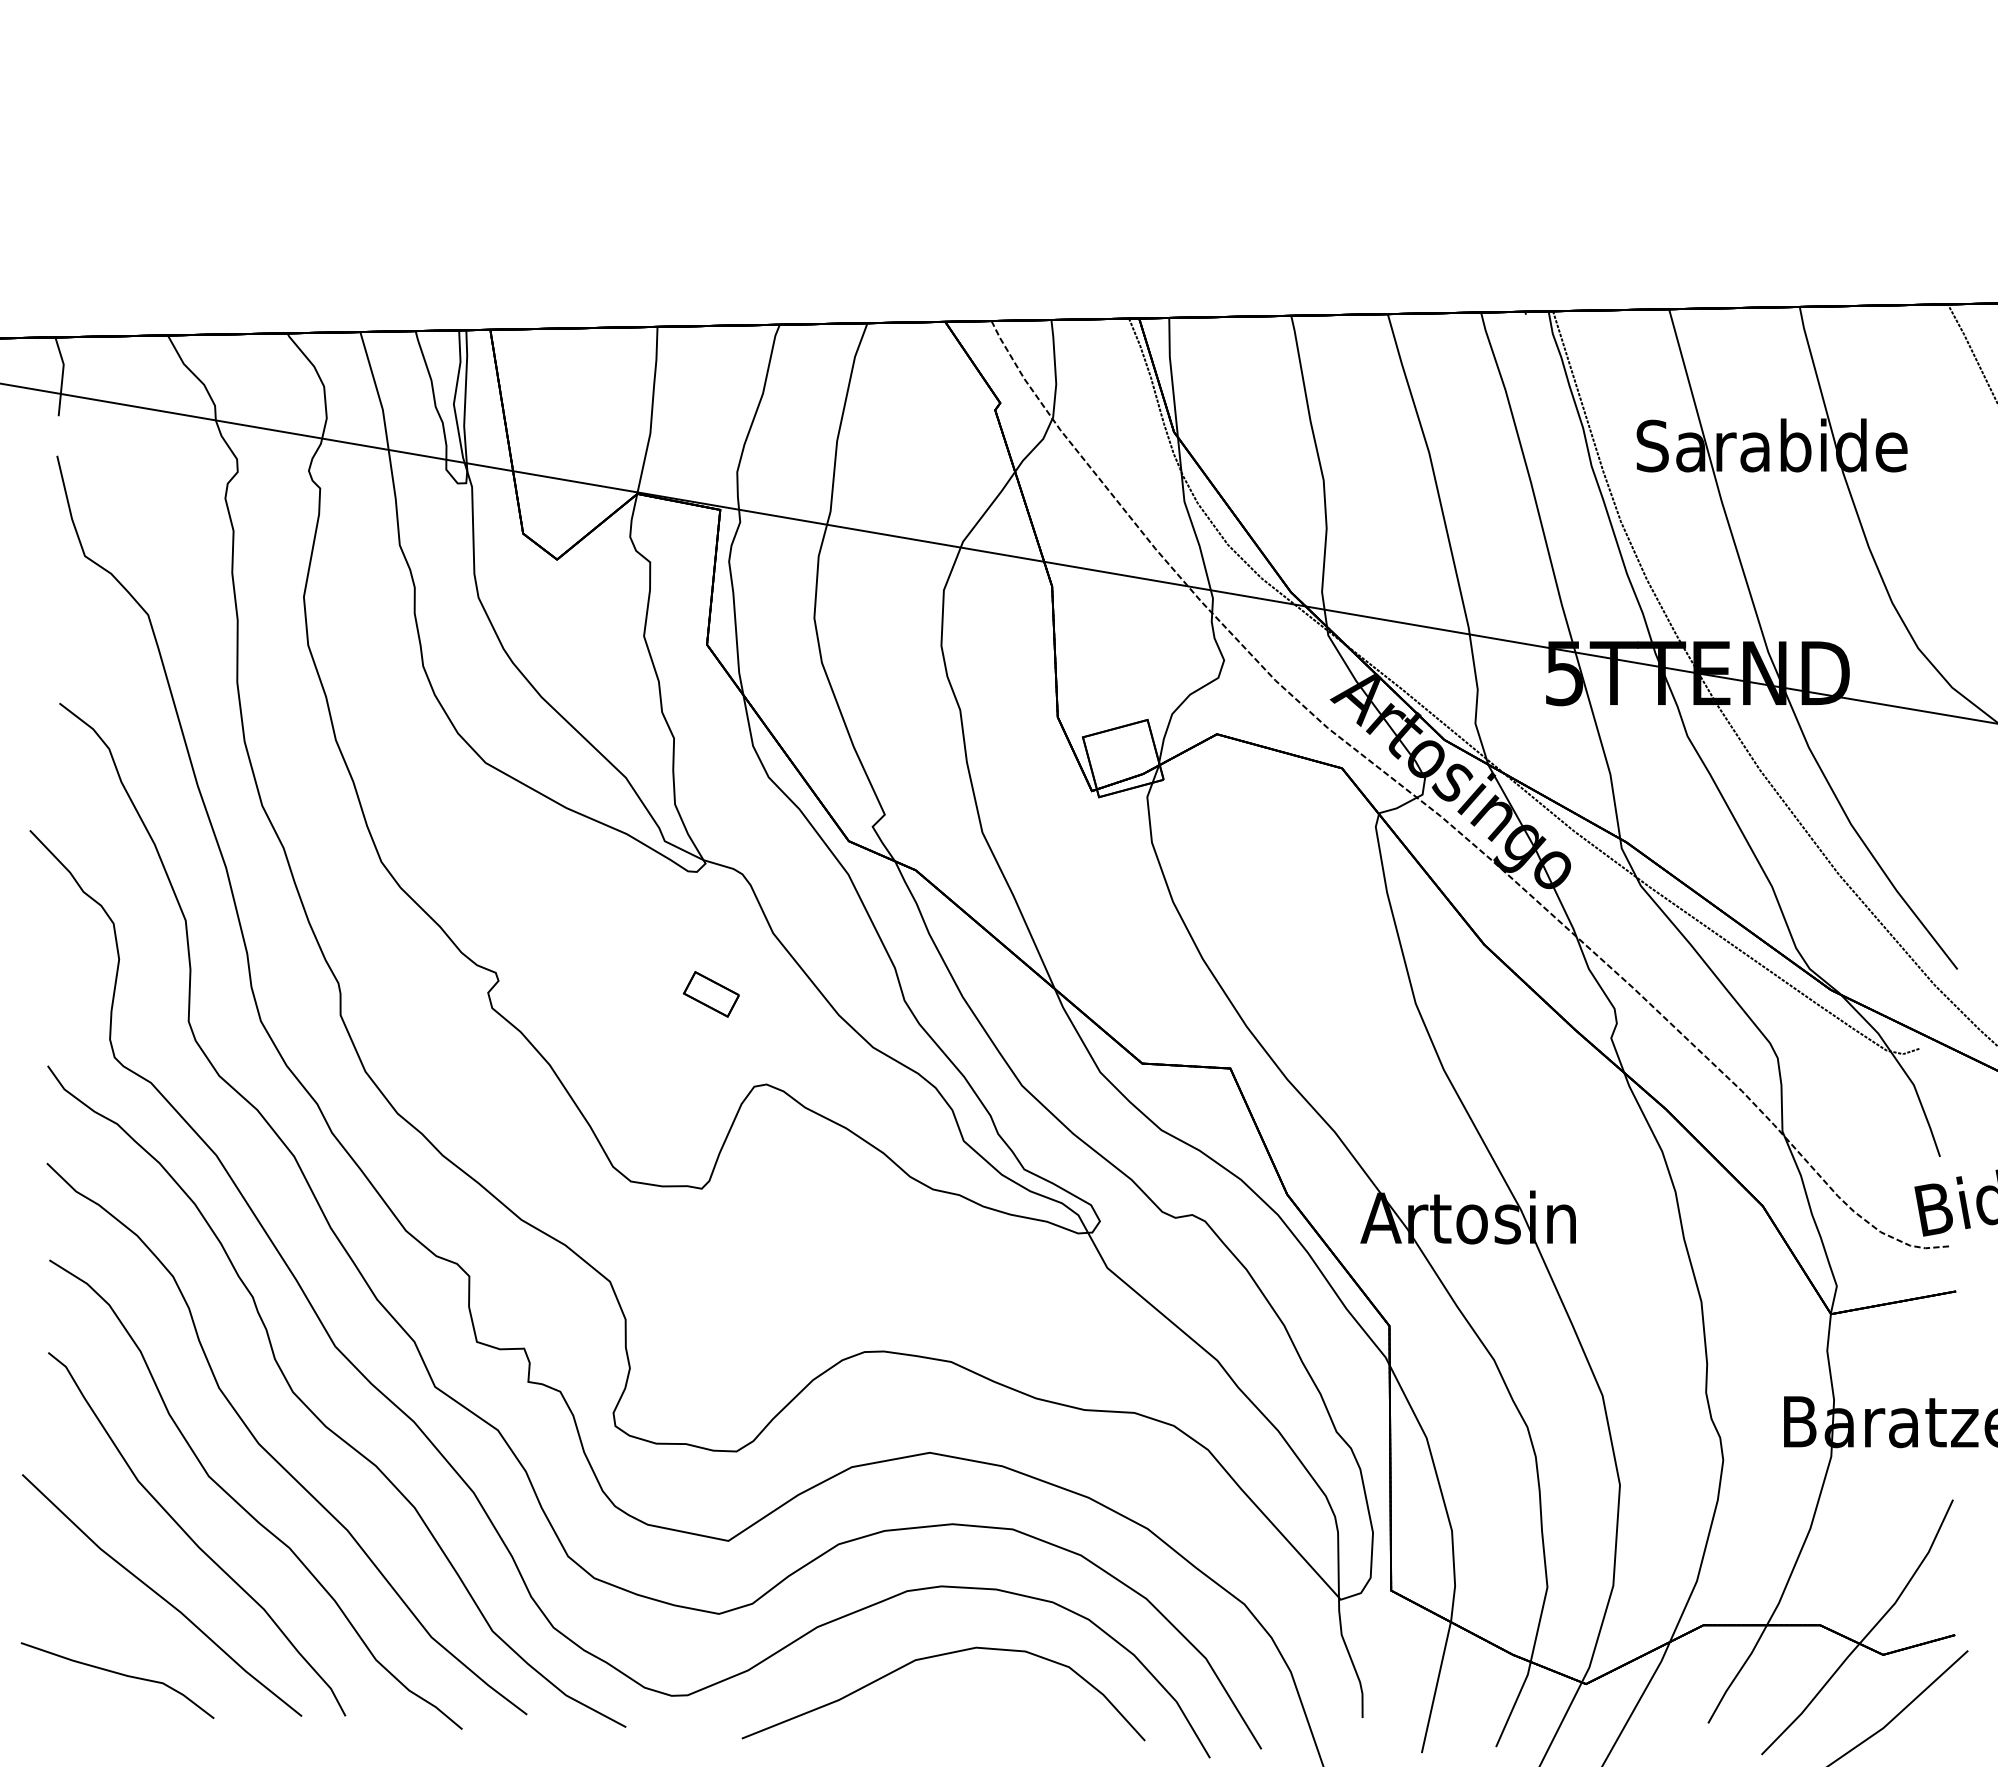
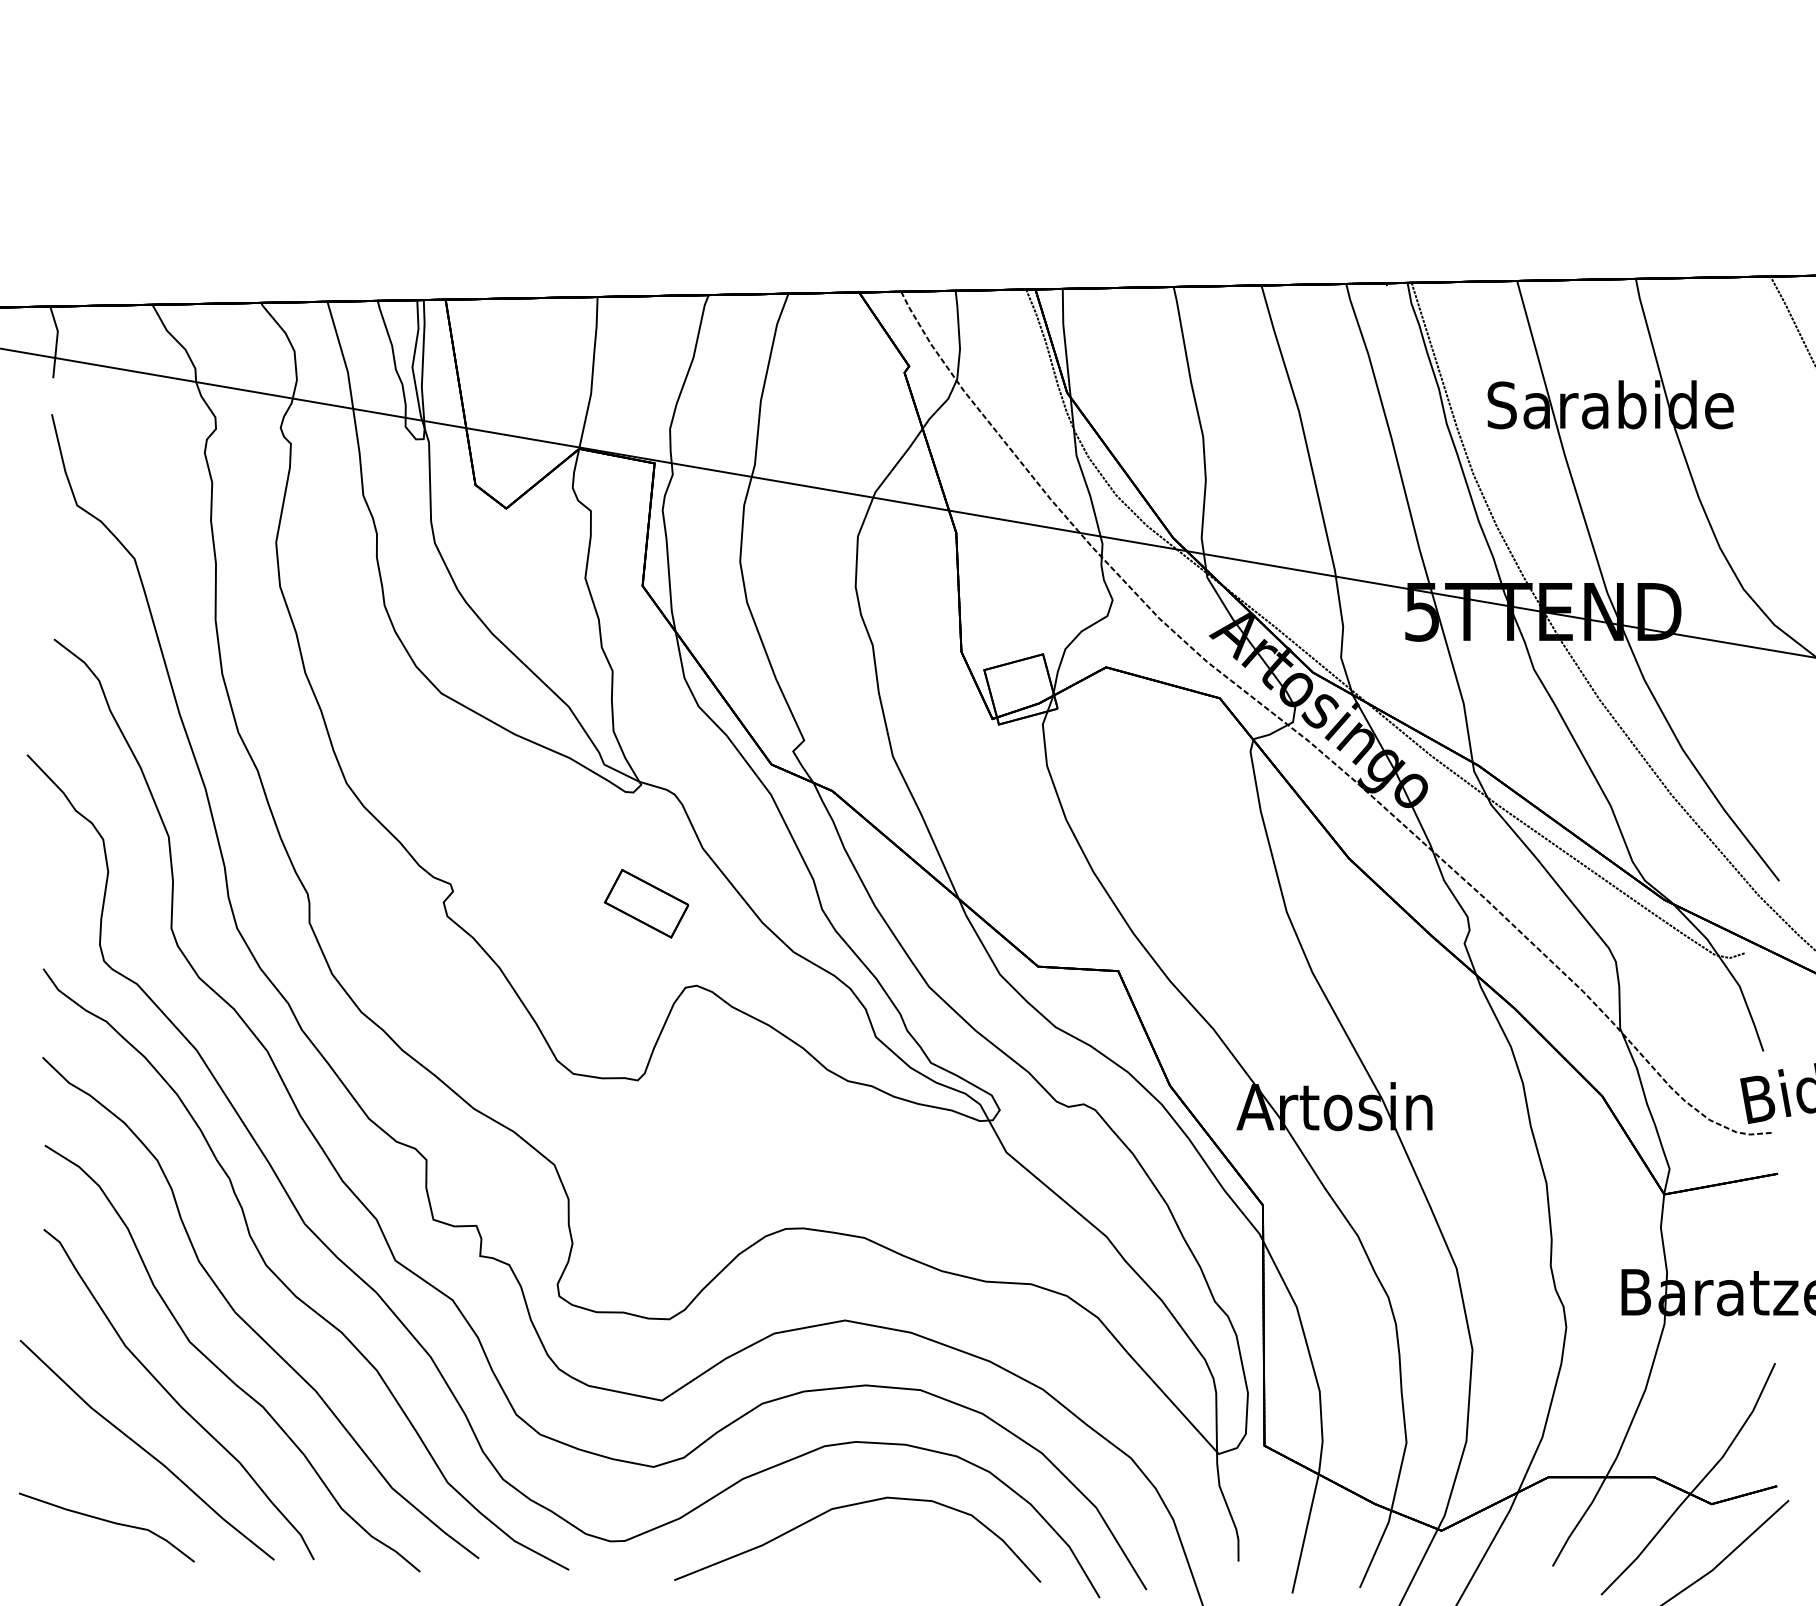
part: (711, 994) -> (646, 903), size x1.67

